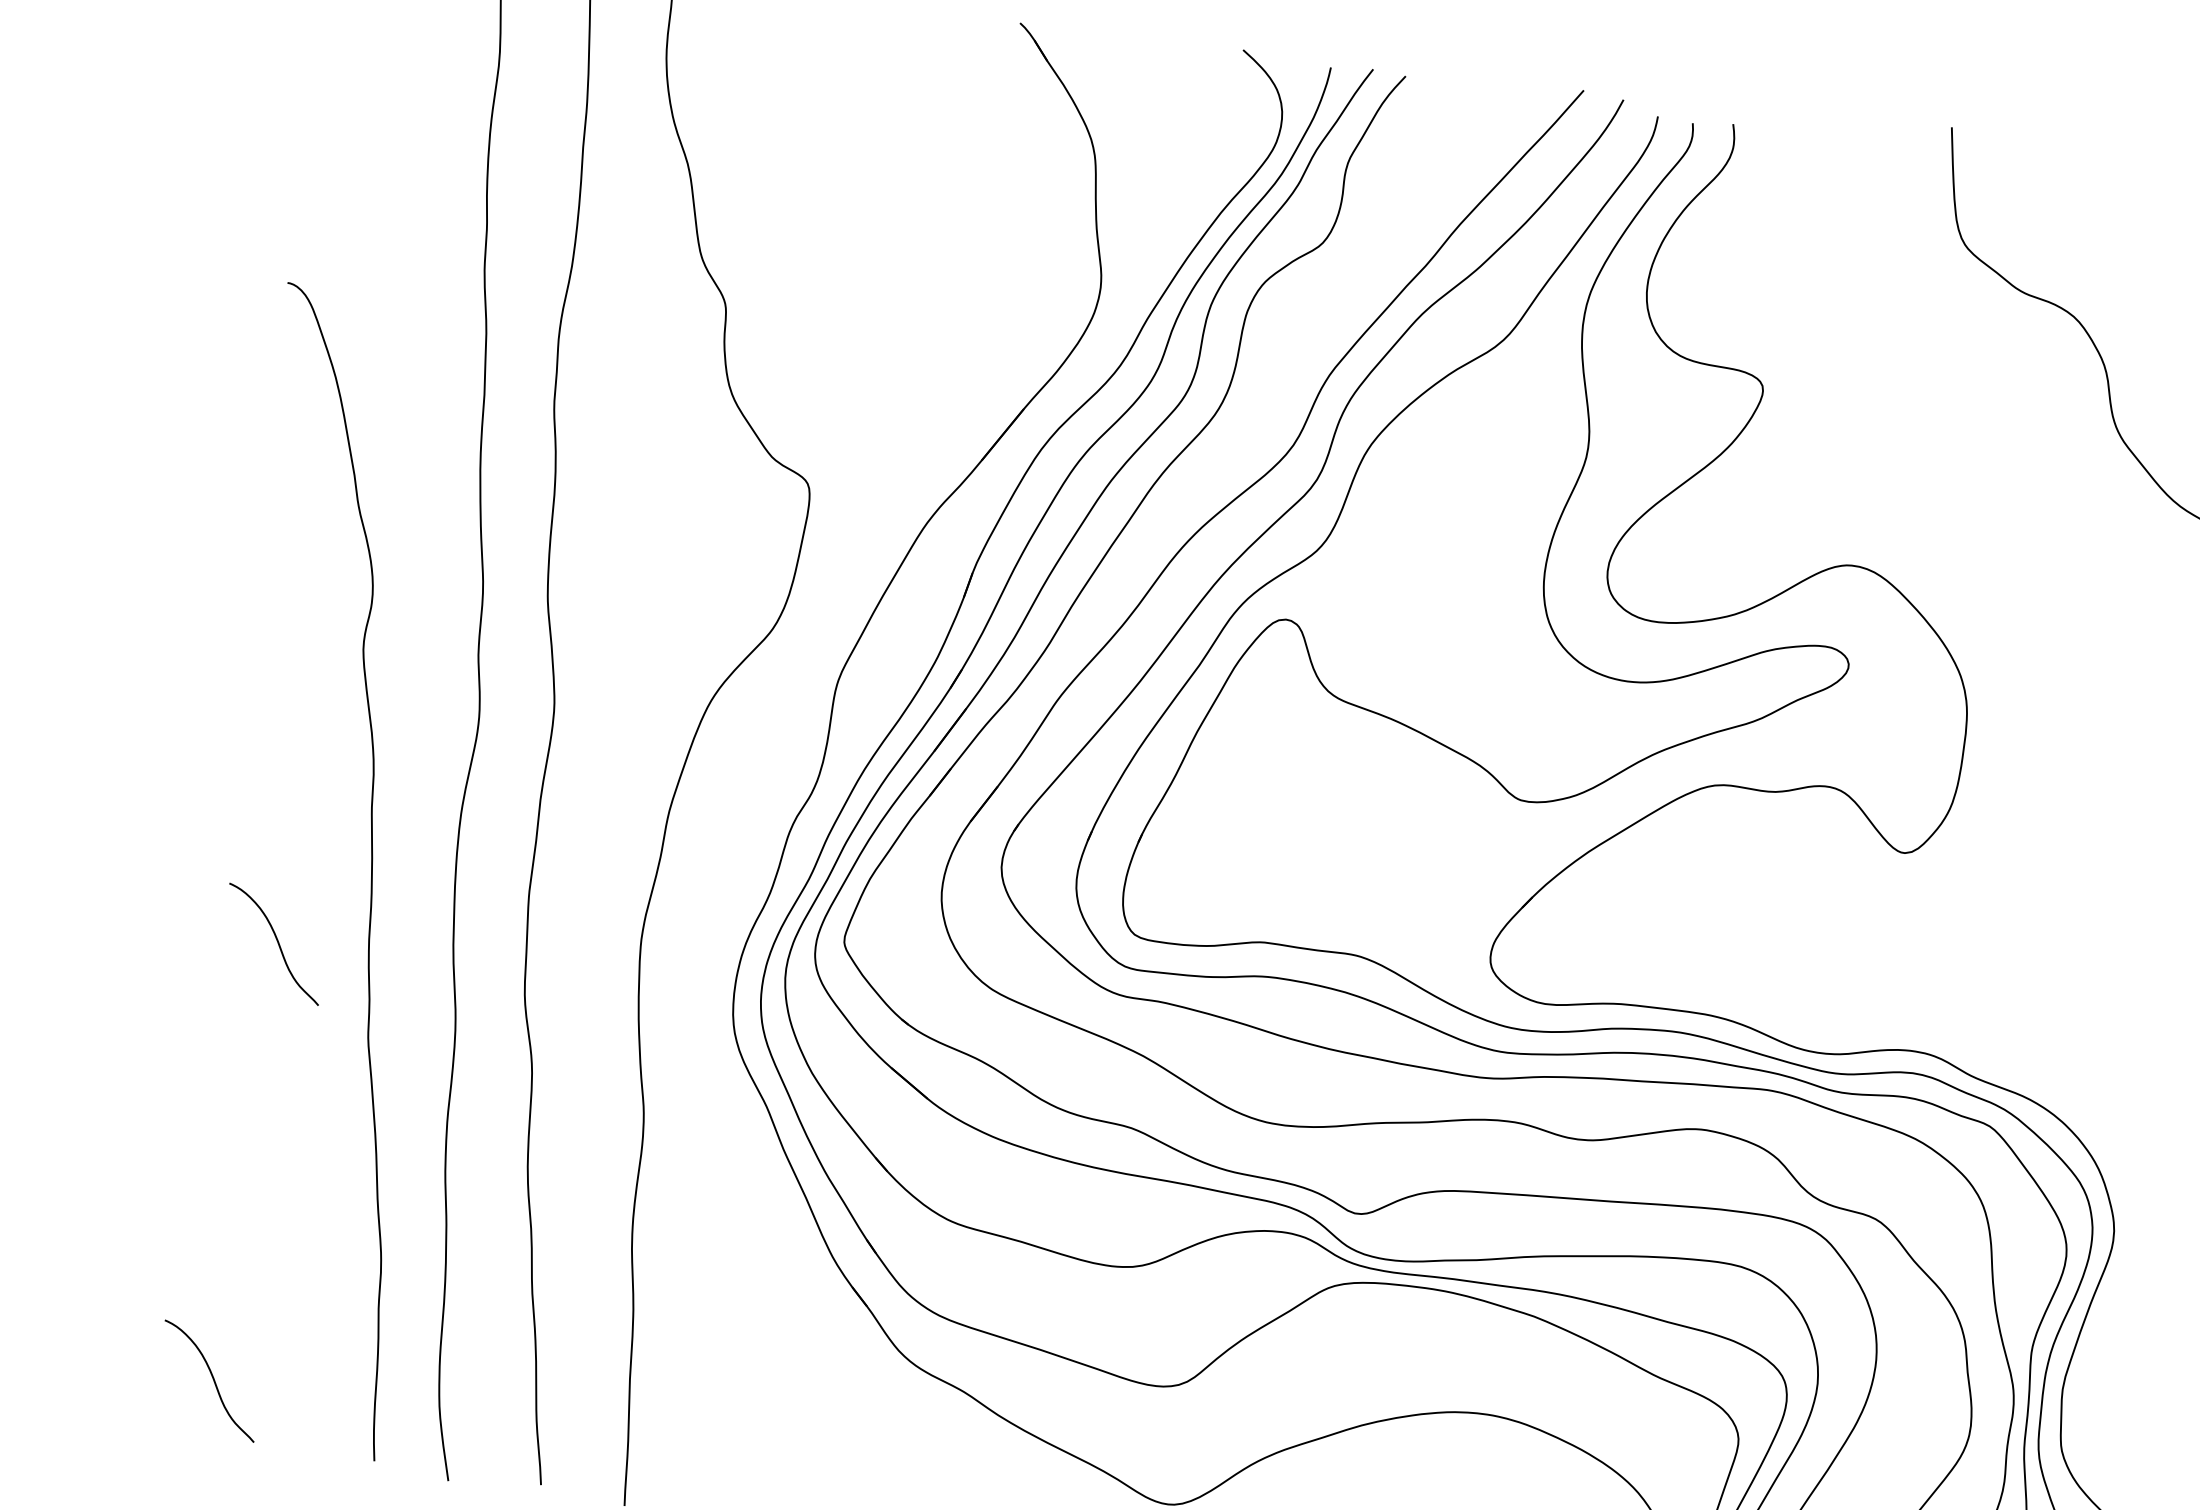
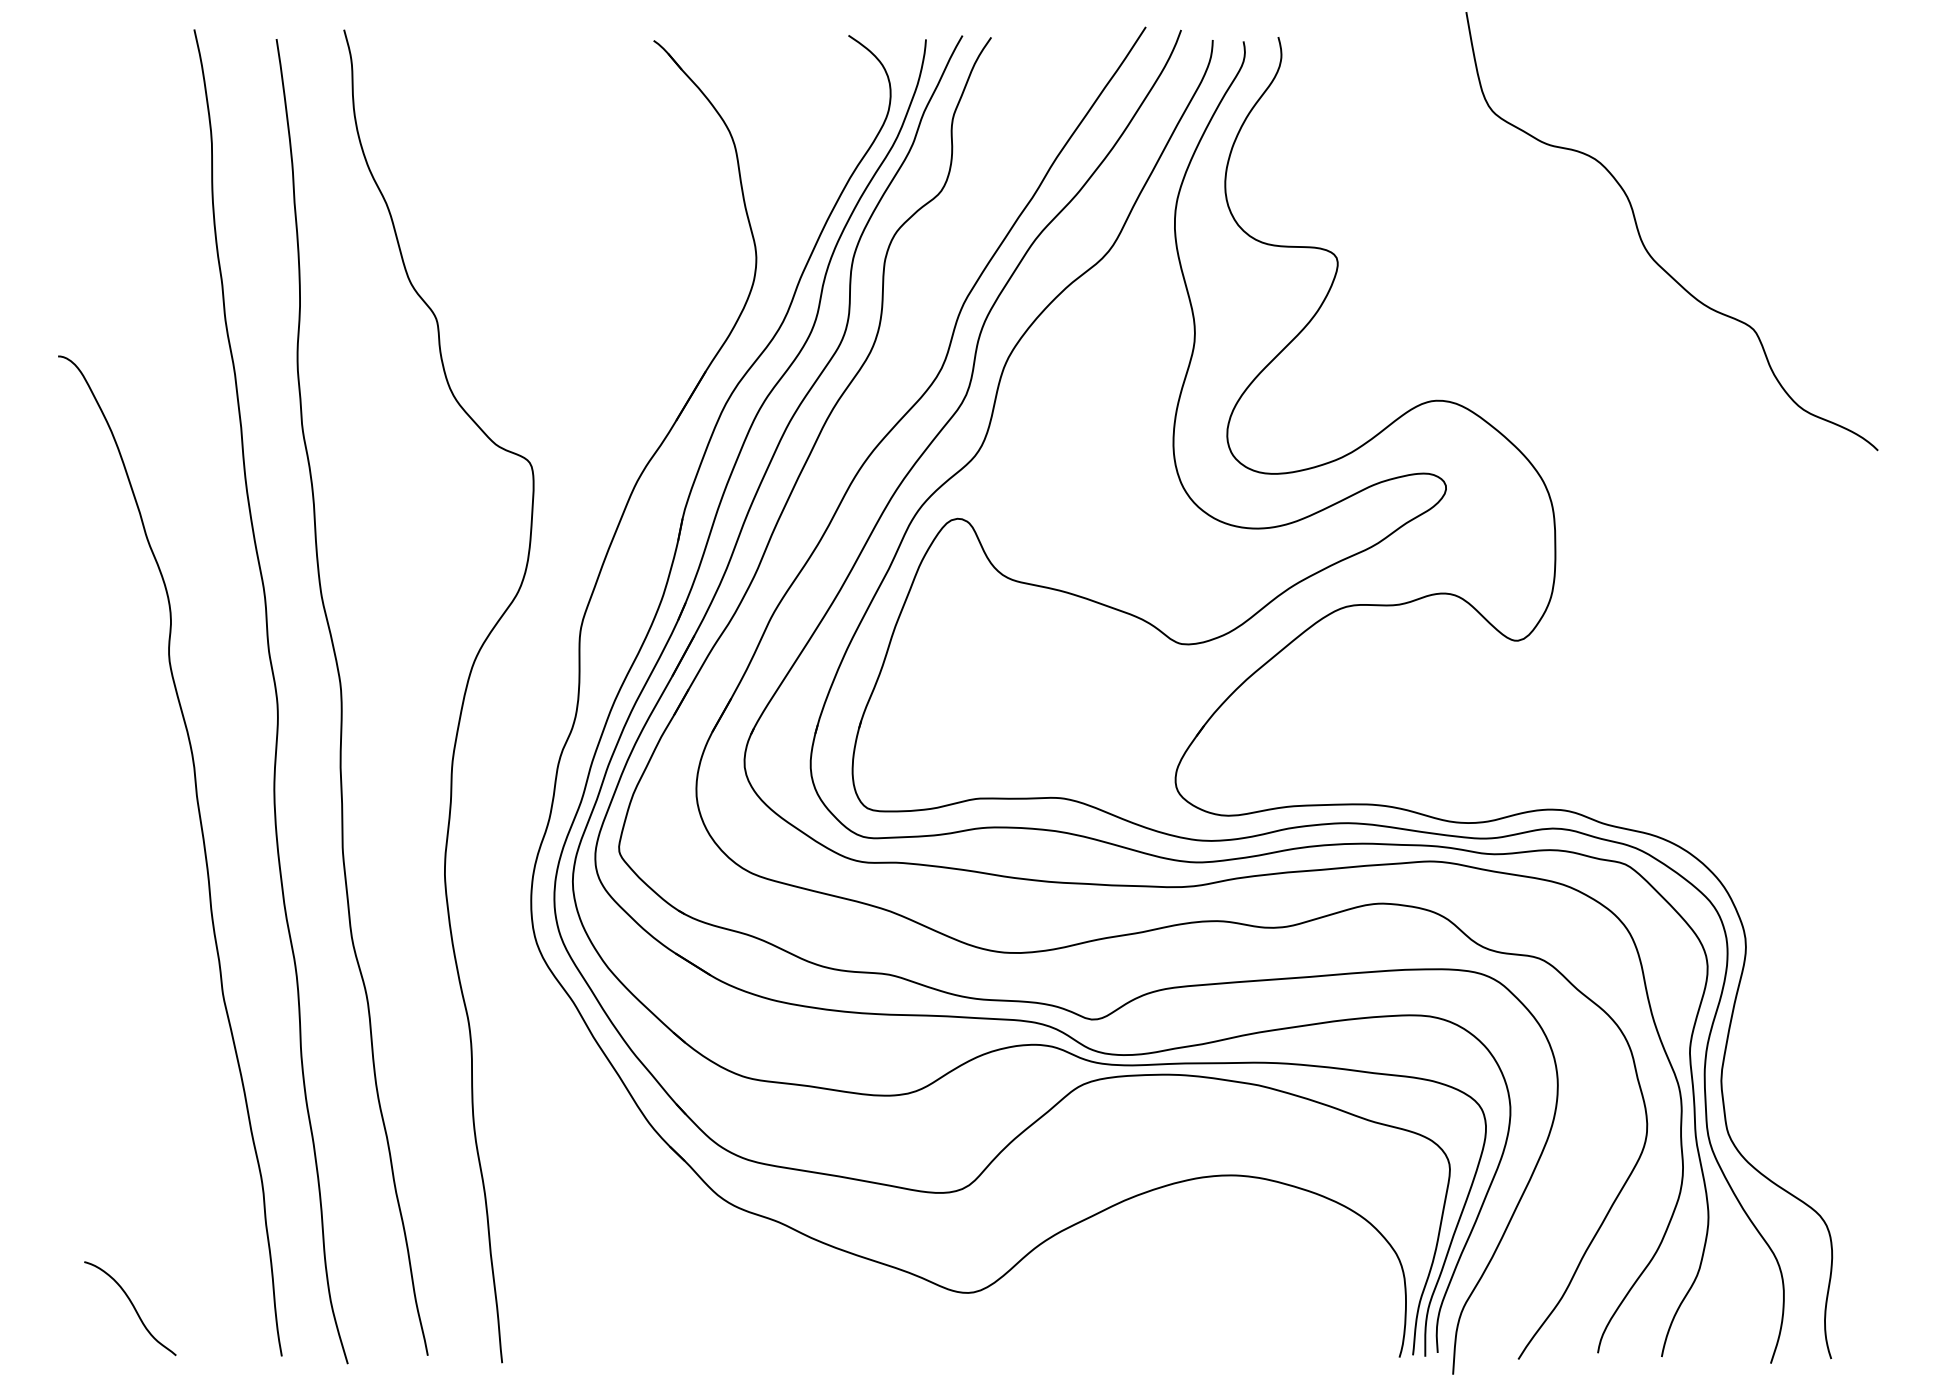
curve: (276, 942) -> (132, 923), removed

